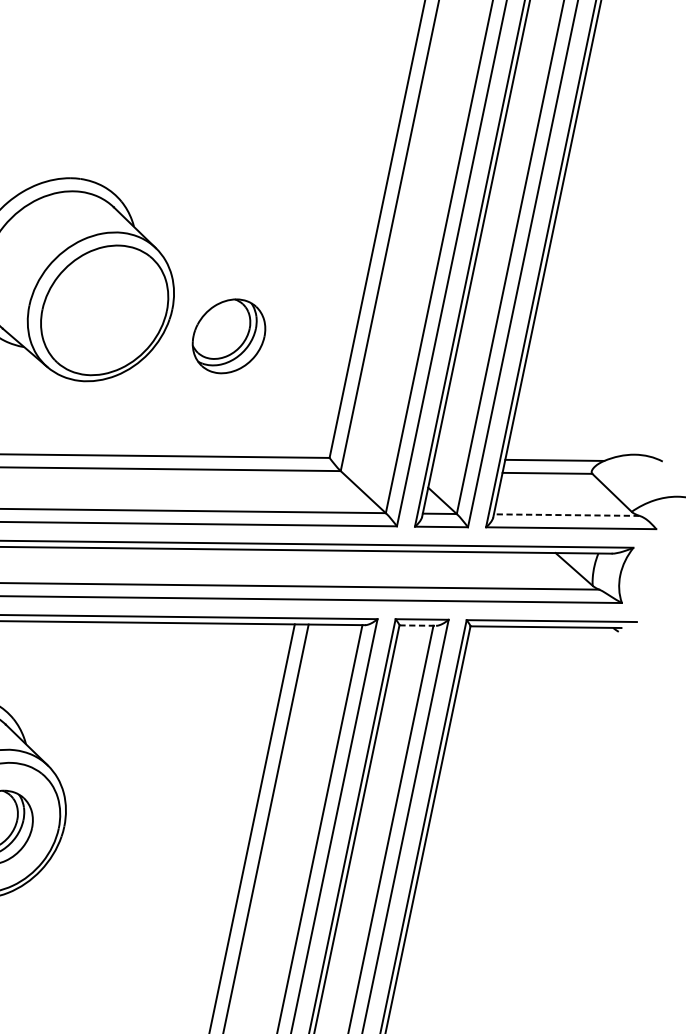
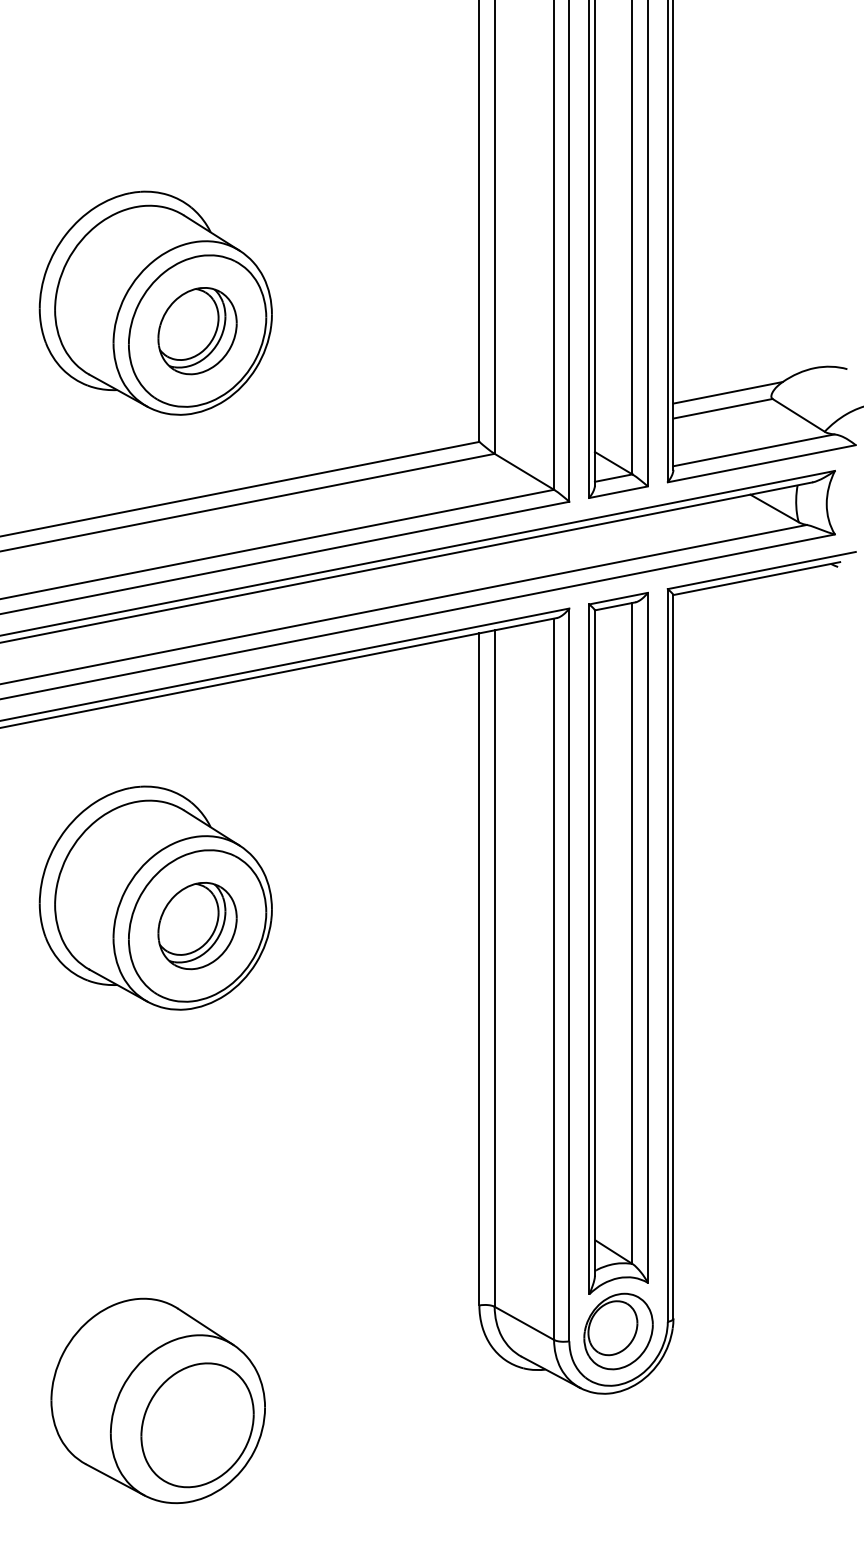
part: (228, 336) -> (197, 331), moved
line: (566, 515) -> (753, 450), dashed -> solid
line: (418, 625) -> (615, 606), dashed -> solid

